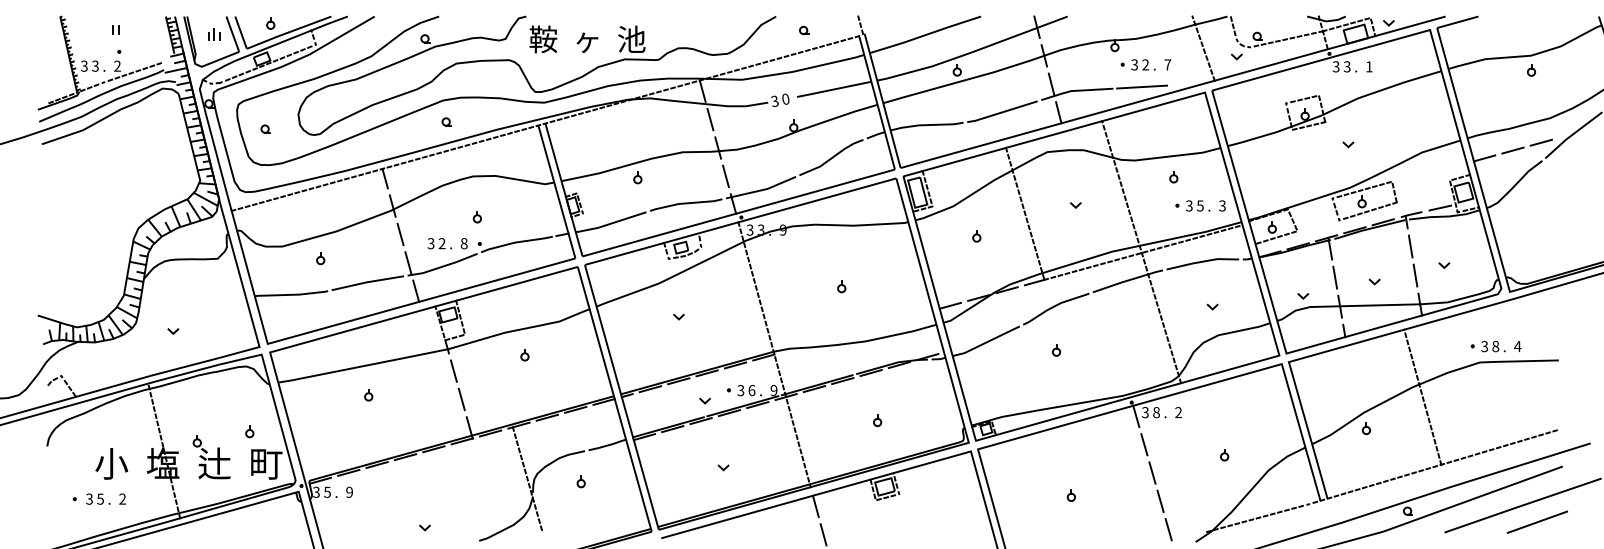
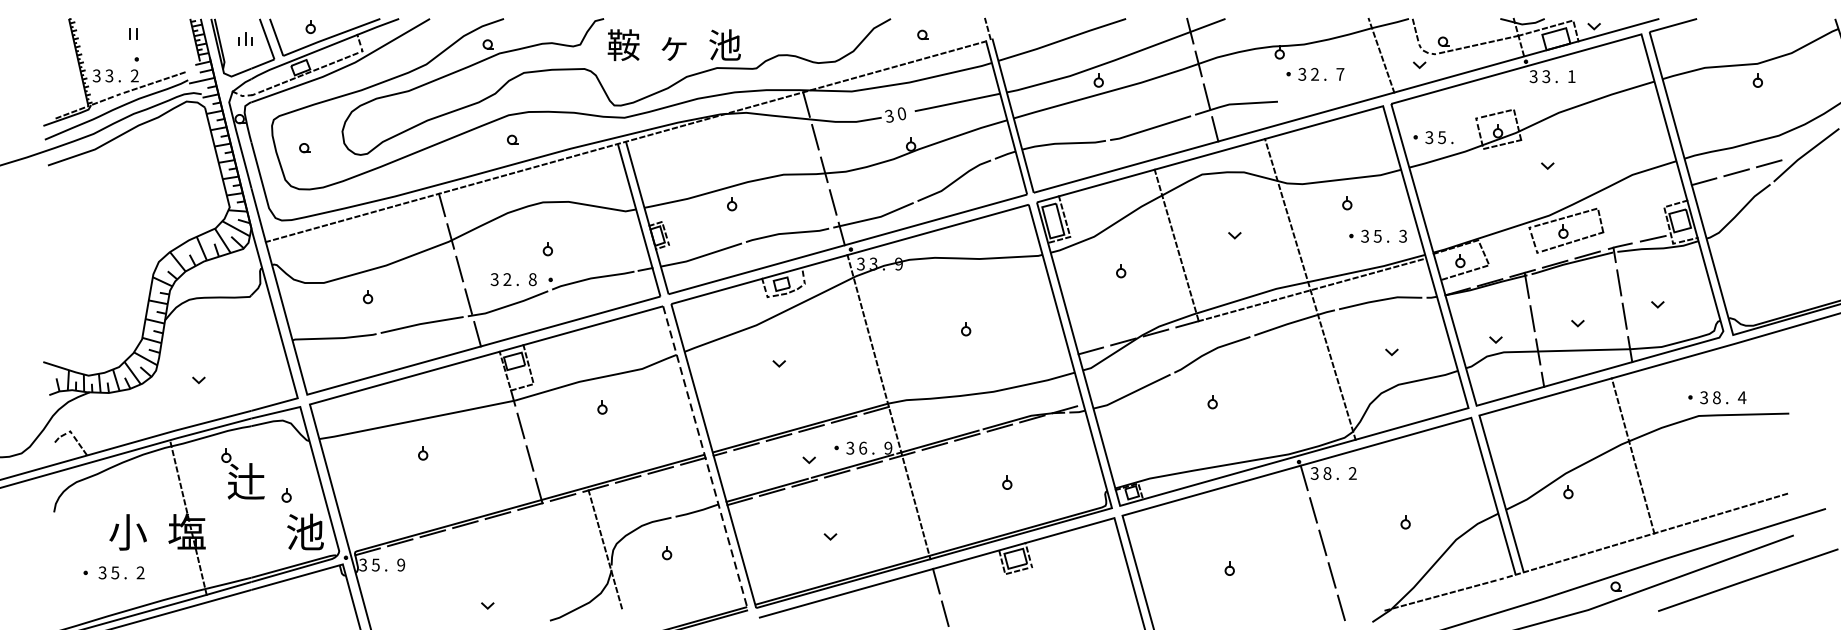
line: (1142, 86) -> (1311, 99), removed
part: (1248, 119) -> (1433, 137), added
line: (614, 399) -> (705, 458), solid -> dashed
part: (211, 457) -> (242, 474), moved
text: (266, 463) -> (305, 531), 町 -> 池
line: (1536, 521) -> (1763, 598), removed

